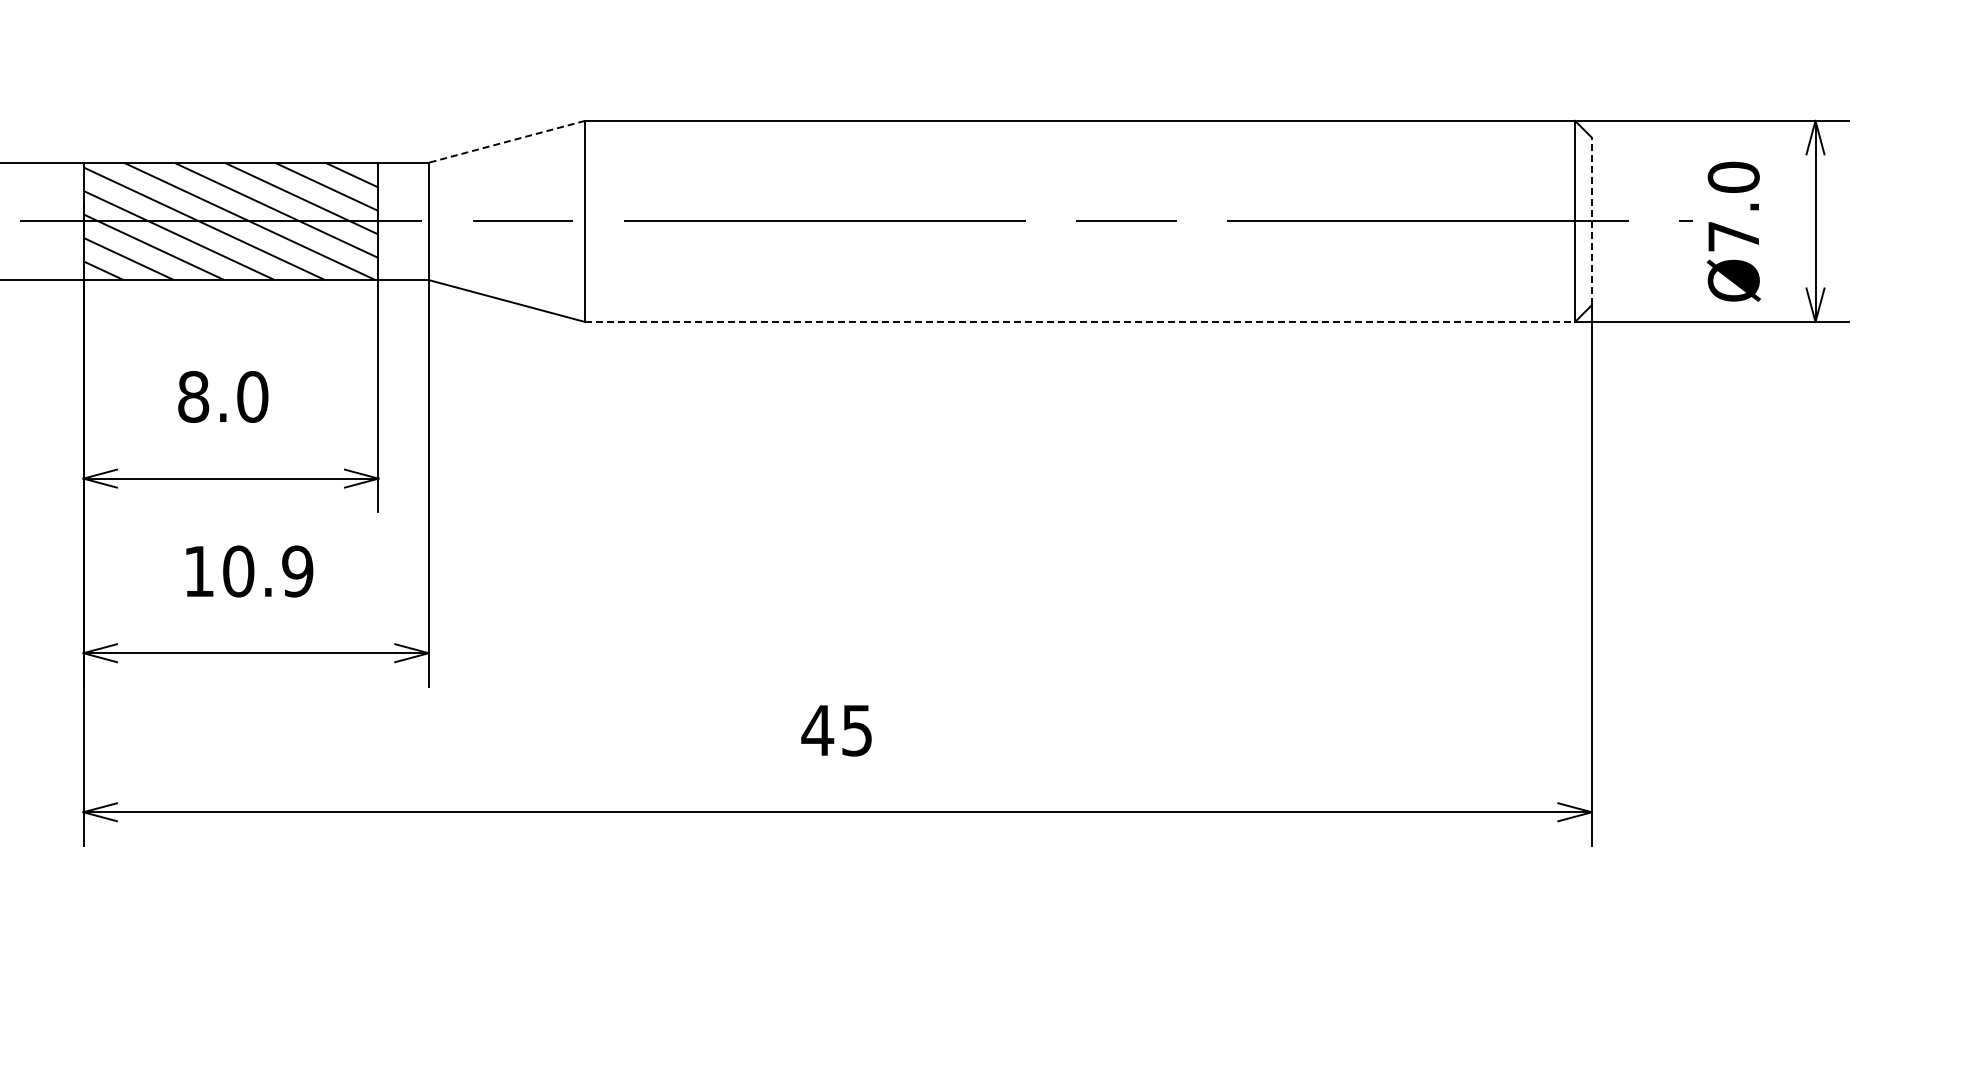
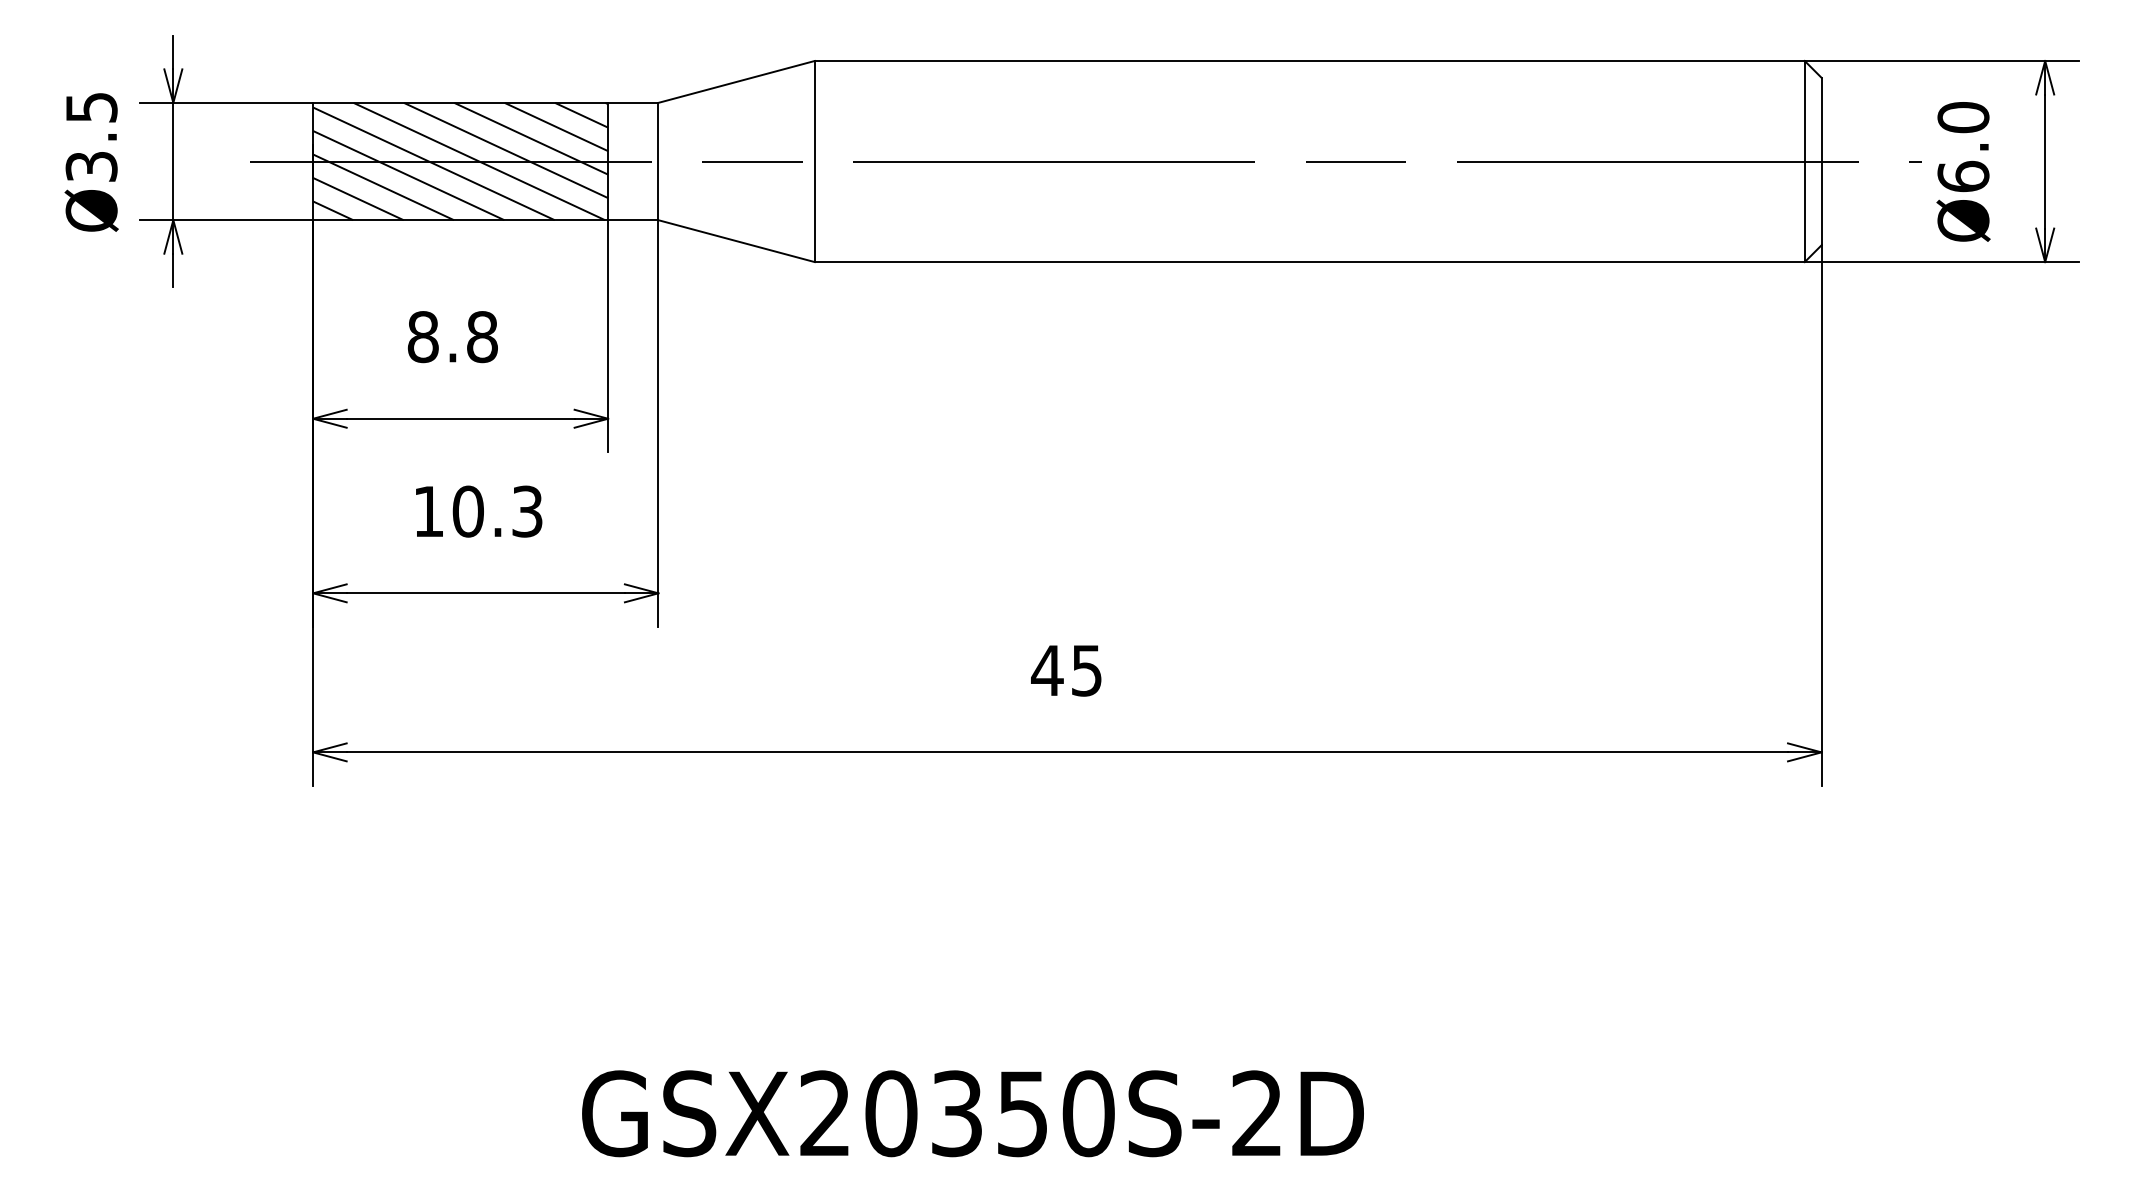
line: (506, 141) -> (736, 81), dashed -> solid
line: (1591, 221) -> (1821, 161), dashed -> solid
text: (1733, 236) -> (1963, 176), Ø7.0 -> Ø6.0
line: (1079, 322) -> (1309, 262), dashed -> solid
text: (252, 396) -> (482, 336), 8.0 -> 8.8
text: (296, 571) -> (526, 511), 10.9 -> 10.3

